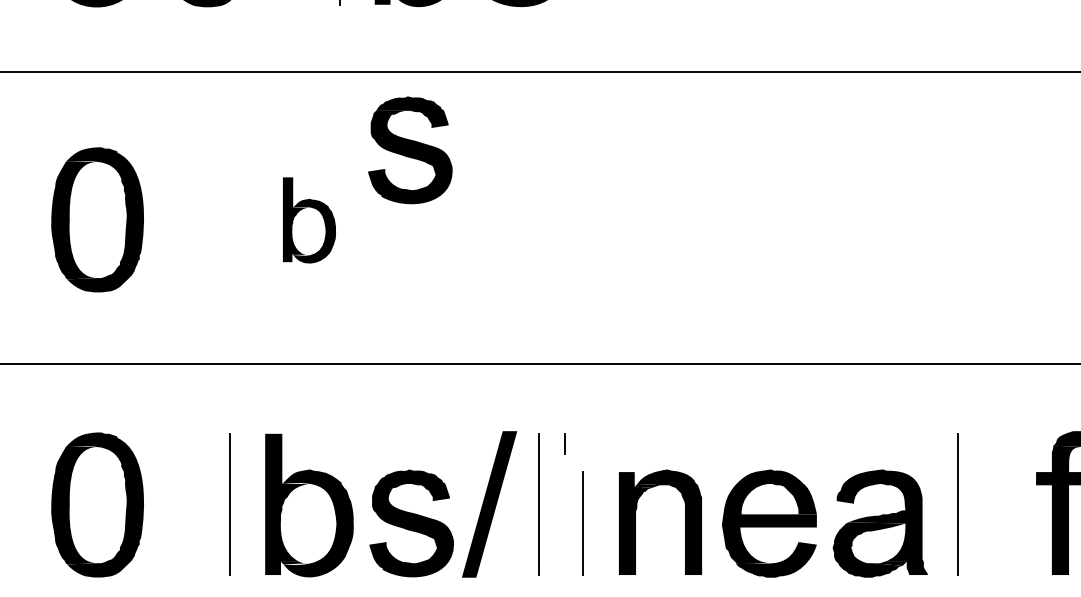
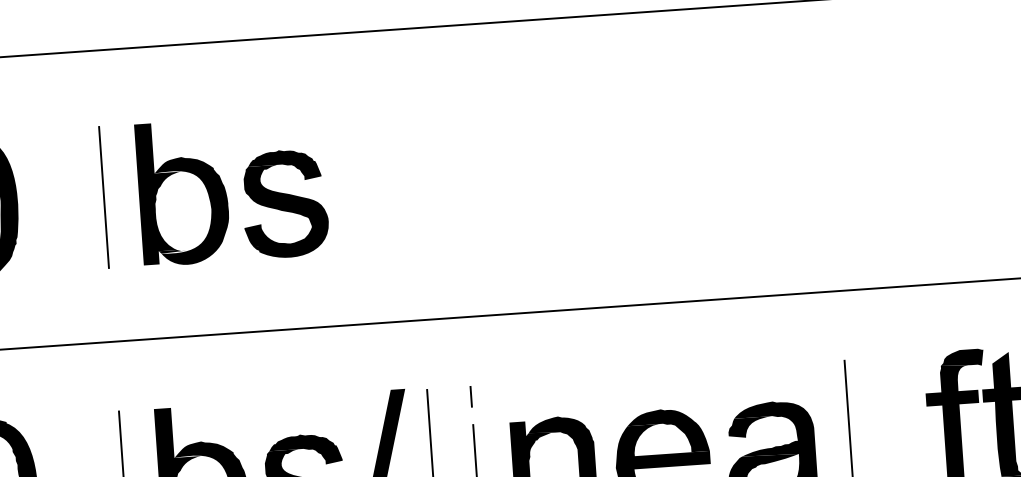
part: (410, 150) -> (285, 204), moved
line: (230, 218) -> (104, 196), added
part: (309, 220) -> (183, 193), size x1.67
line: (564, 443) -> (471, 396), moved

